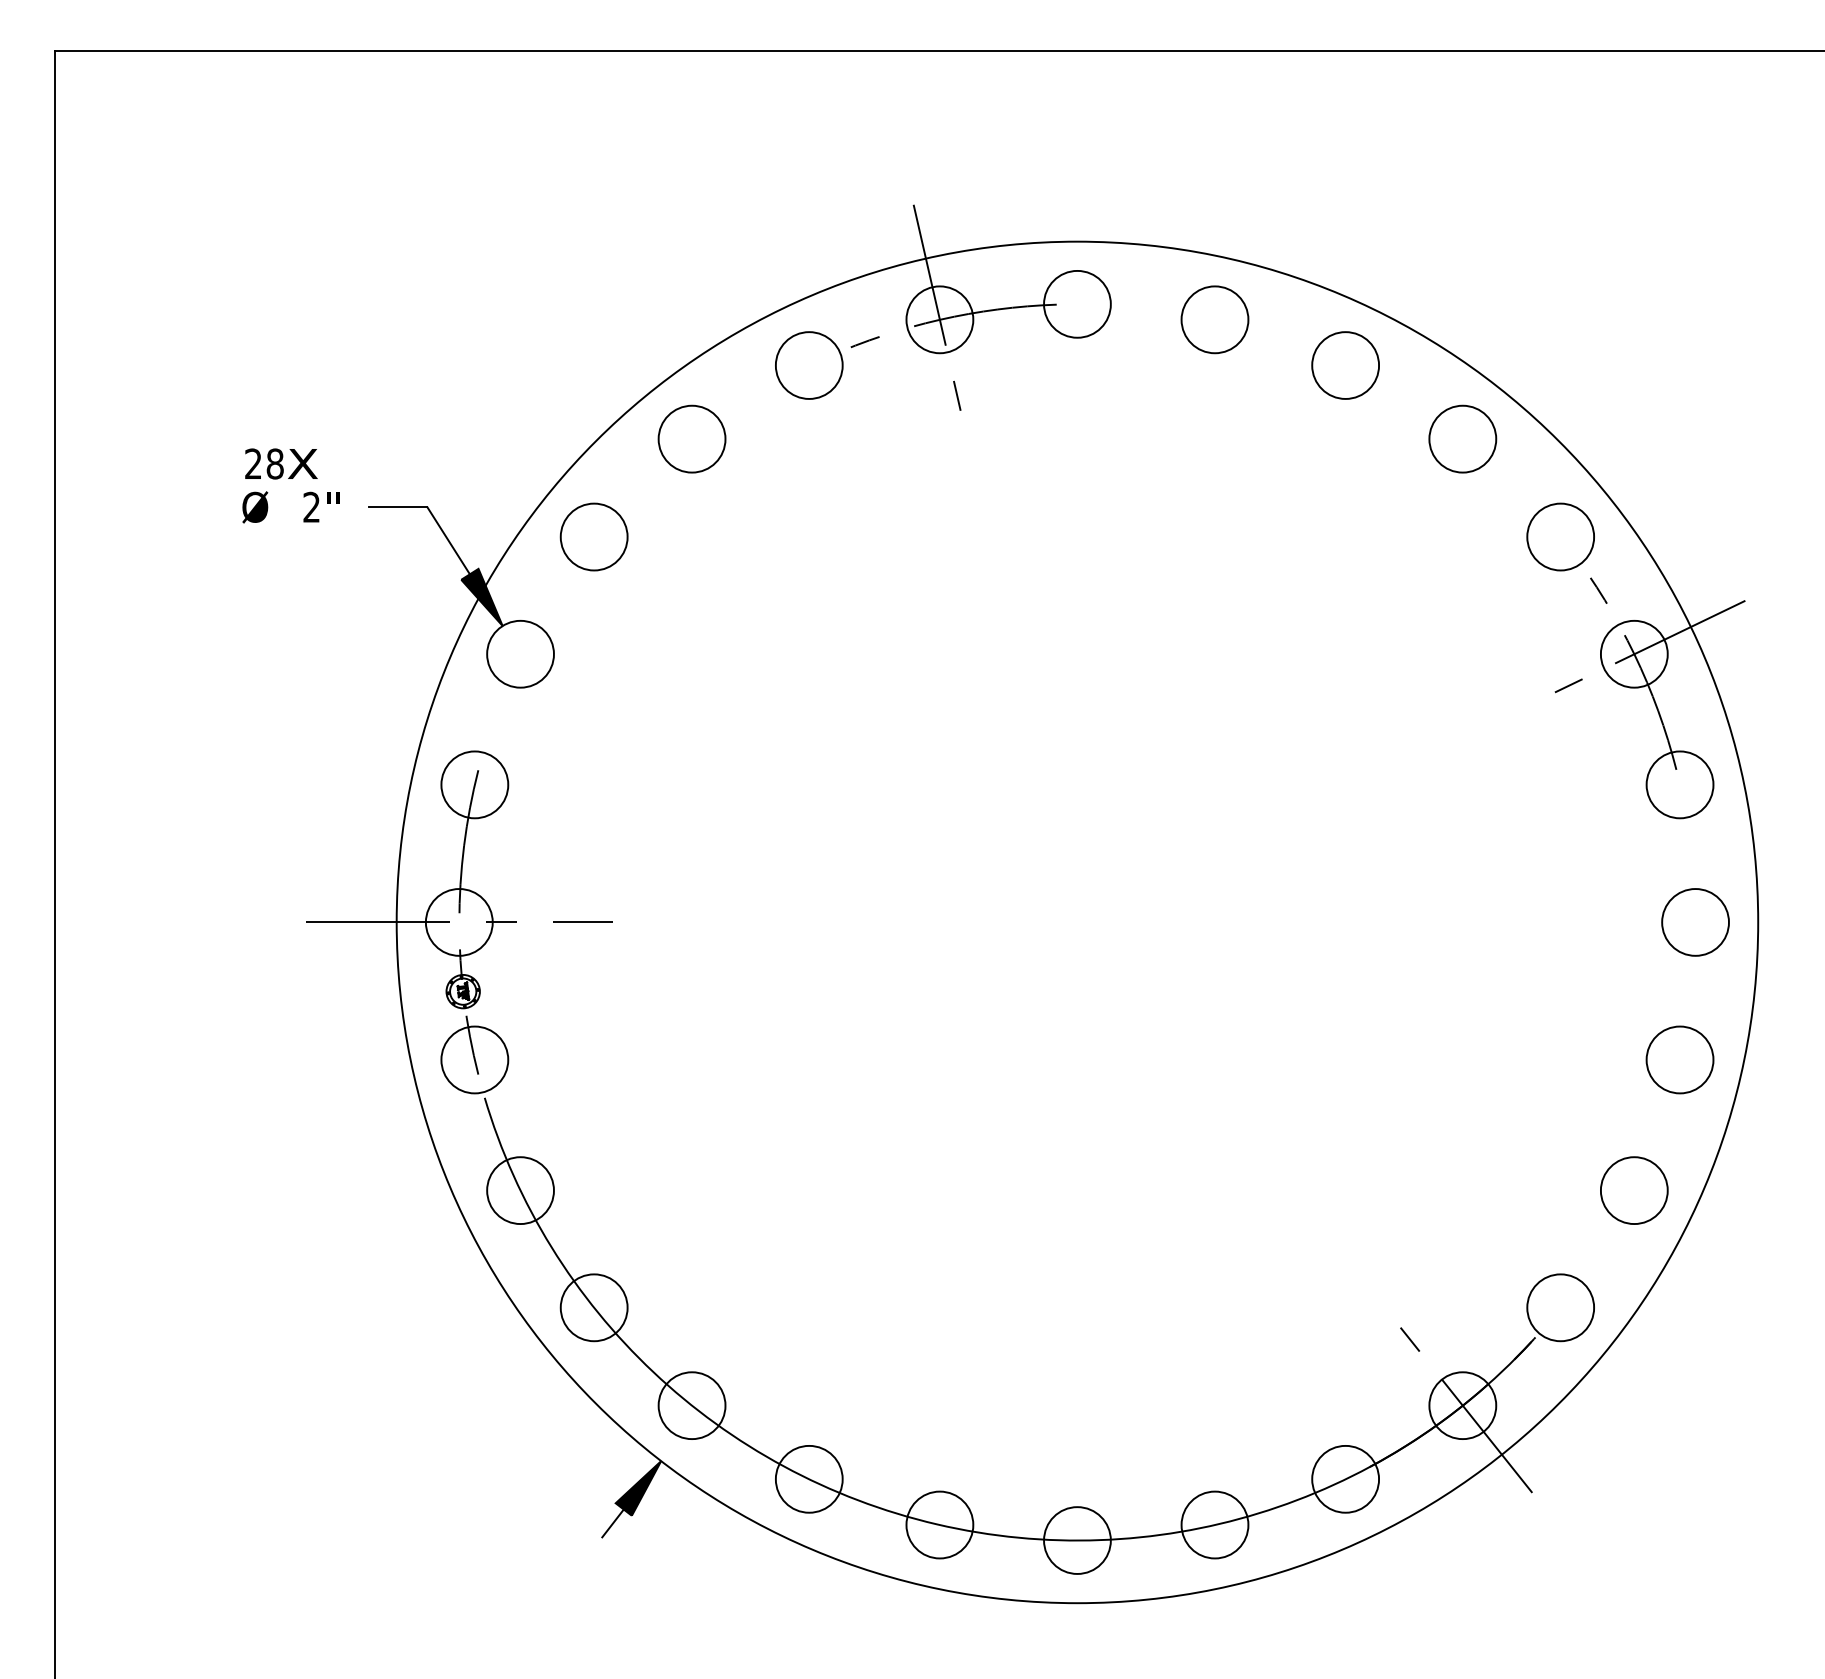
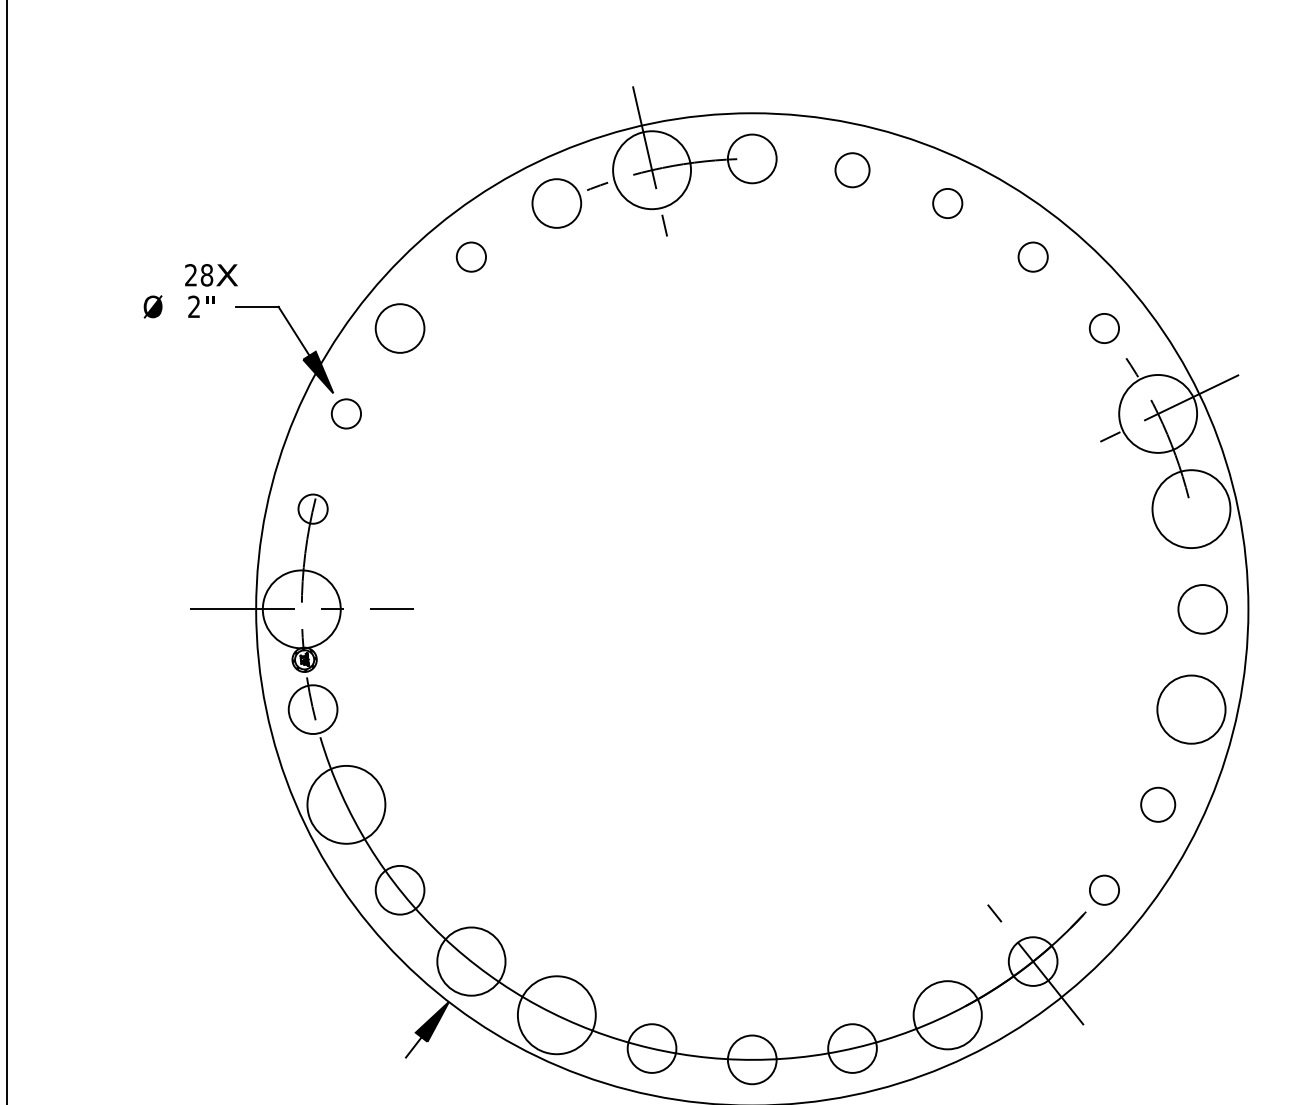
circle: (939, 319) -> (651, 169), size x1.6
circle: (1214, 319) -> (852, 169), size x0.7
circle: (1345, 365) -> (947, 203), size x0.6
circle: (691, 438) -> (471, 256), size x0.6
circle: (1462, 438) -> (1032, 256), size x0.6
text: (281, 463) -> (211, 274), moved
circle: (1560, 536) -> (1104, 328), size x0.6
circle: (520, 653) -> (346, 413), size x0.6
circle: (1633, 653) -> (1157, 413), size x1.6
circle: (474, 784) -> (312, 508), size x0.6
circle: (1679, 784) -> (1191, 508), size x1.6
circle: (458, 922) -> (301, 609), size x1.6
circle: (1679, 1059) -> (1191, 709), size x1.4
circle: (520, 1190) -> (346, 804), size x1.6
circle: (1634, 1190) -> (1158, 804), size x0.7
circle: (1560, 1307) -> (1104, 890), size x0.6
circle: (691, 1405) -> (471, 961), size x1.4
circle: (808, 1478) -> (556, 1014), size x1.6
circle: (1345, 1478) -> (947, 1014), size x1.4

